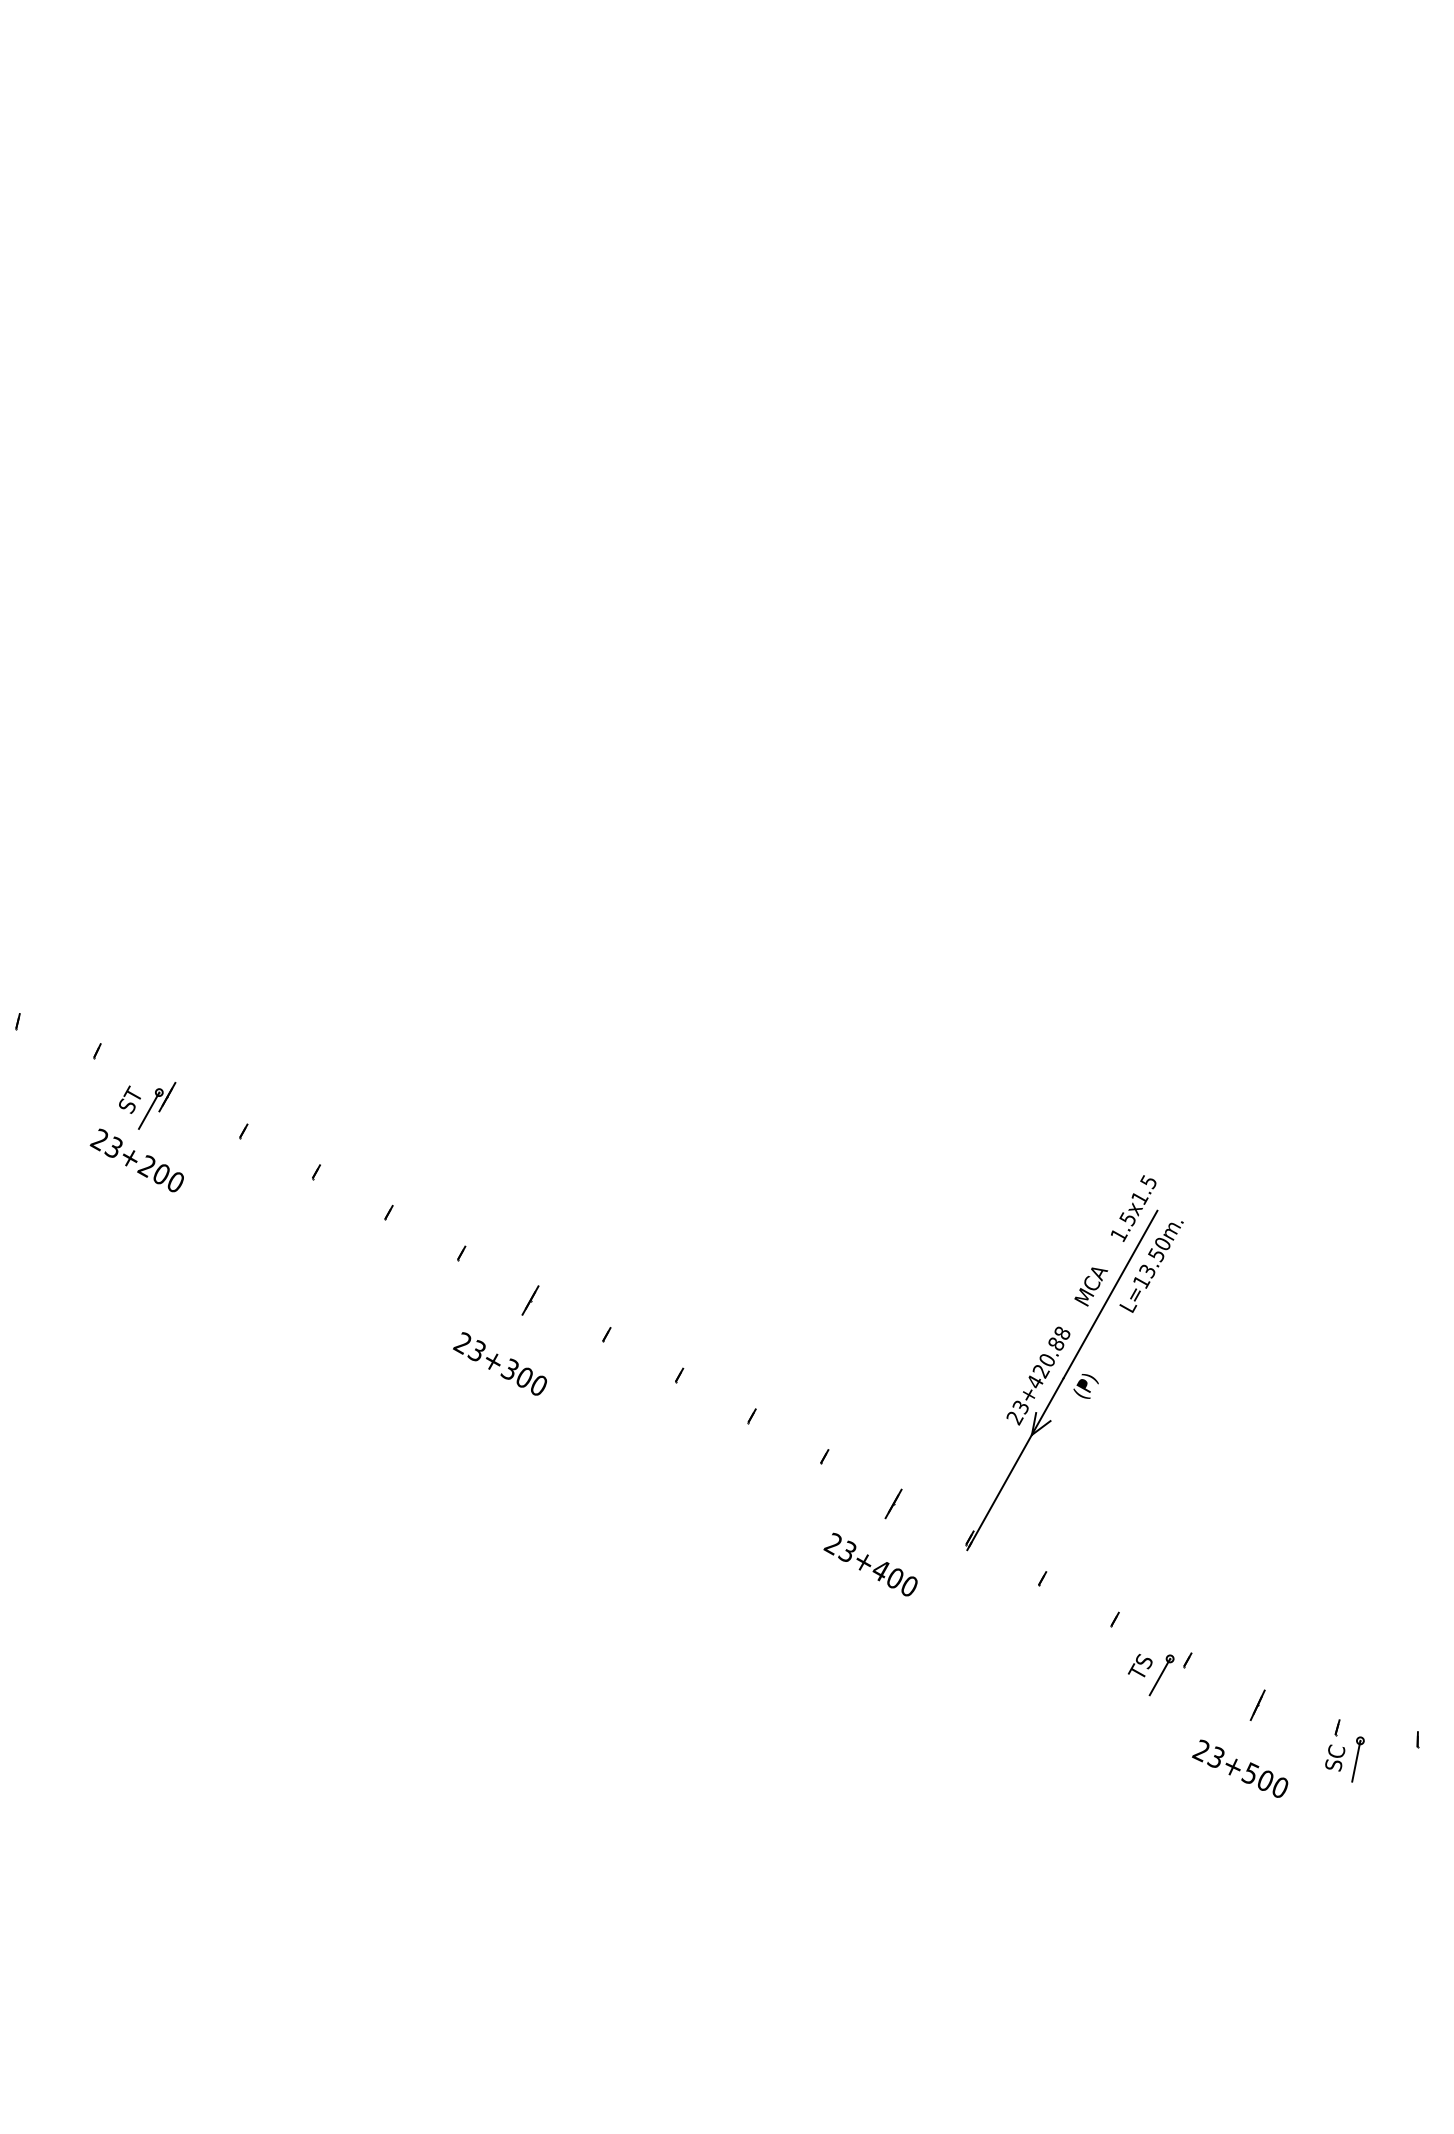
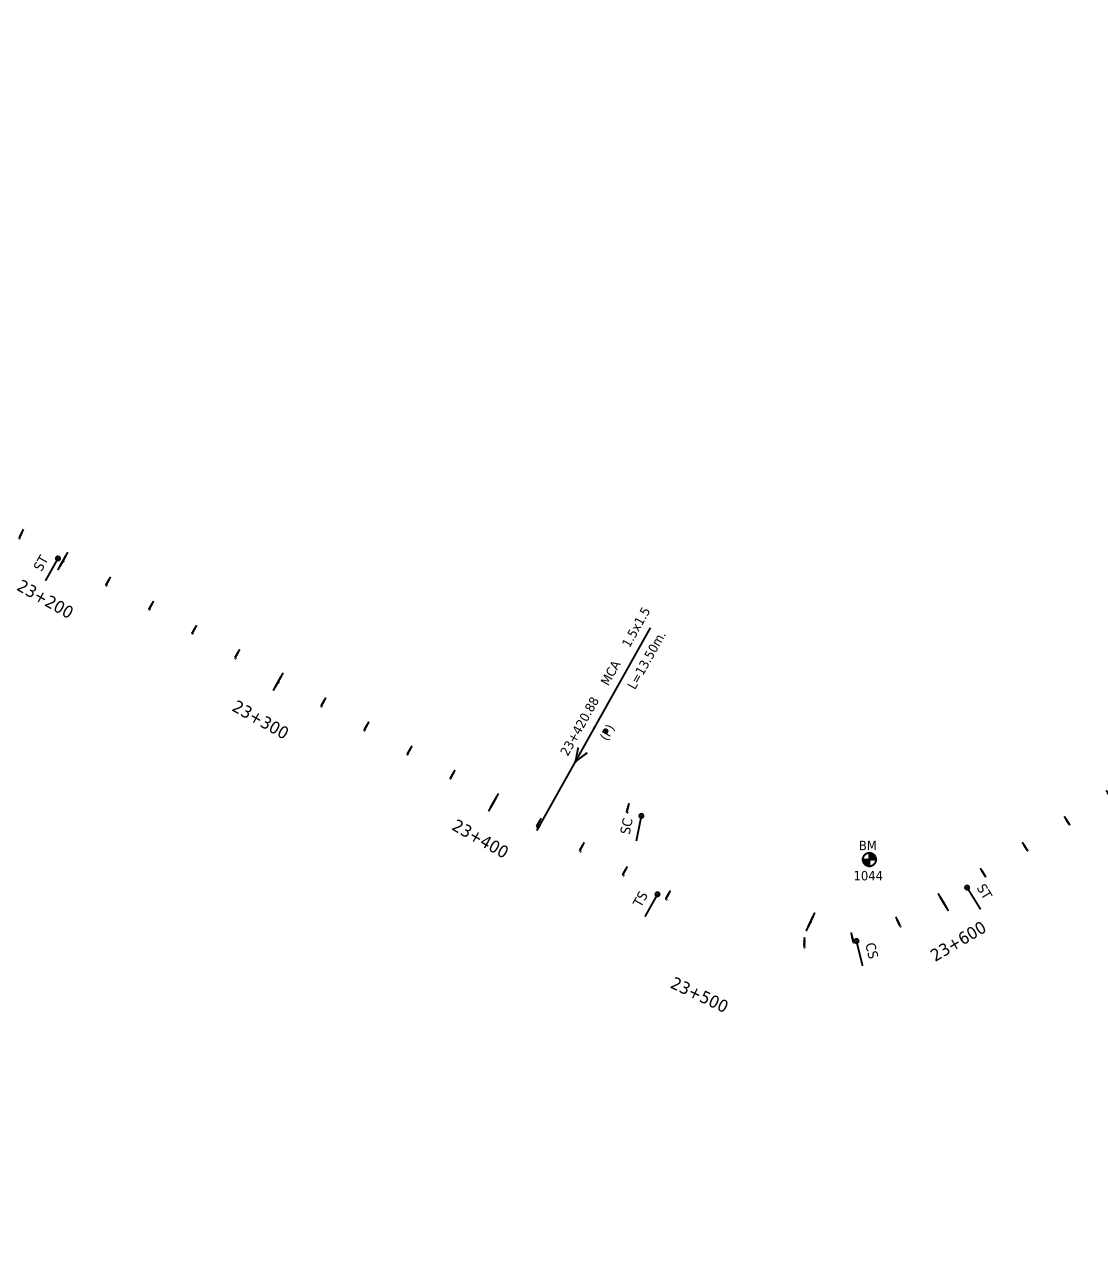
line: (1257, 1704) -> (810, 921), moved
part: (1345, 1750) -> (632, 821), moved
text: (1239, 1768) -> (698, 994), moved

